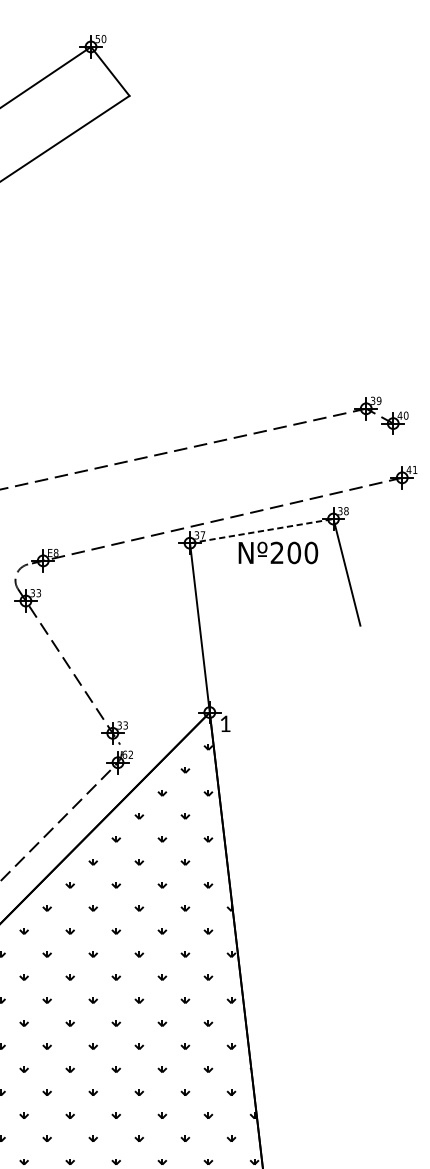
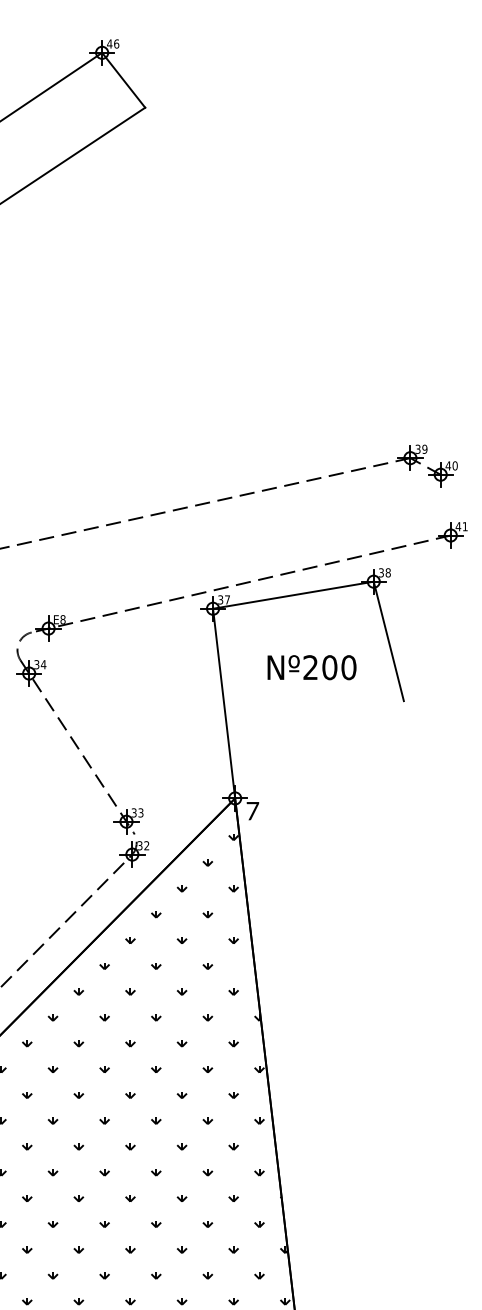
text: (101, 38) -> (113, 43), 50 -> 46
line: (261, 531) -> (293, 595), dashed -> solid
text: (277, 552) -> (311, 667), moved
text: (38, 592) -> (43, 664), 33 -> 34
text: (225, 724) -> (252, 811), 1 -> 7
text: (124, 754) -> (139, 845), 62 -> 32

